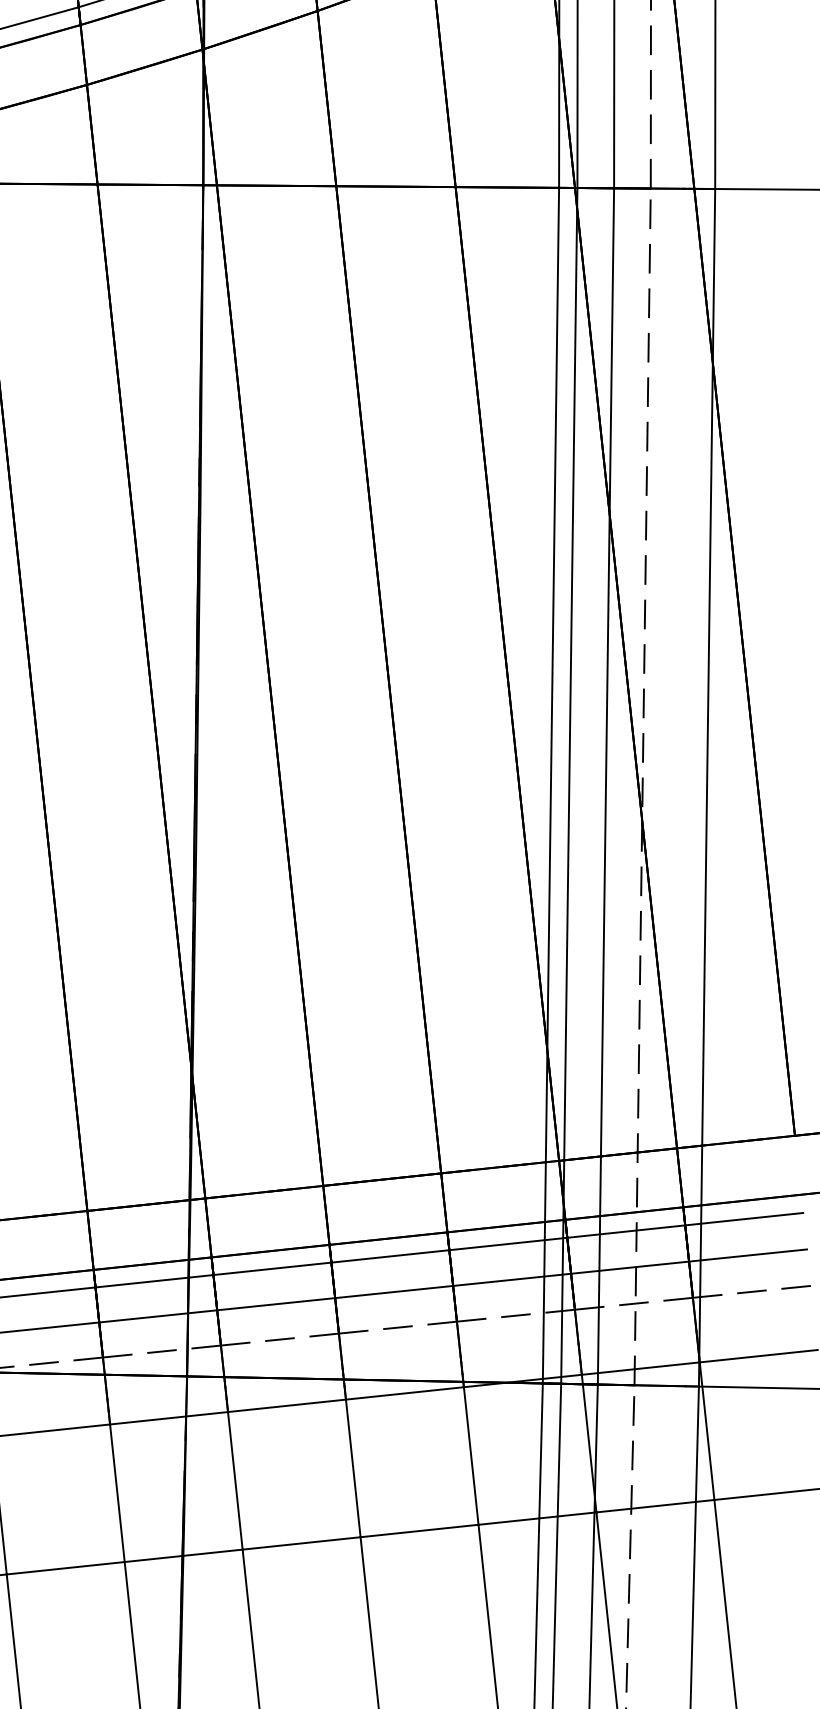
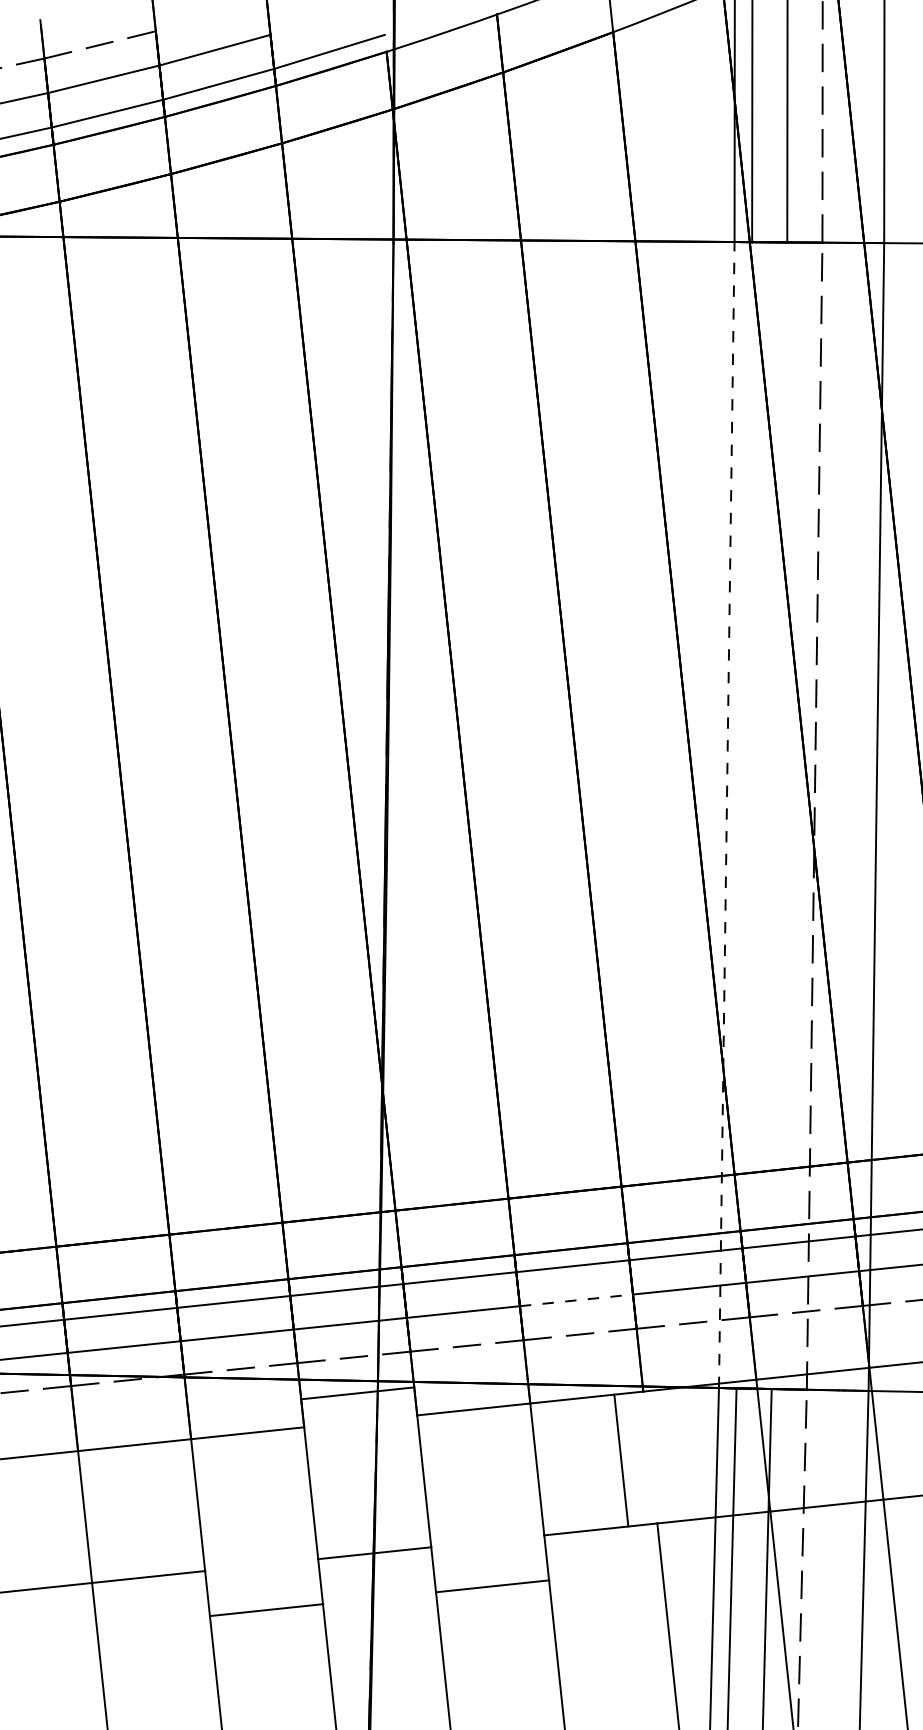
line: (550, 785) -> (726, 814), solid -> dashed
line: (569, 786) -> (744, 815), removed
line: (605, 786) -> (779, 815), removed
line: (394, 1292) -> (576, 1300), solid -> dashed
line: (168, 1418) -> (357, 1393), moved
line: (471, 1455) -> (621, 1460), moved
line: (301, 1543) -> (492, 1586), moved
line: (65, 1568) -> (266, 1610), moved

